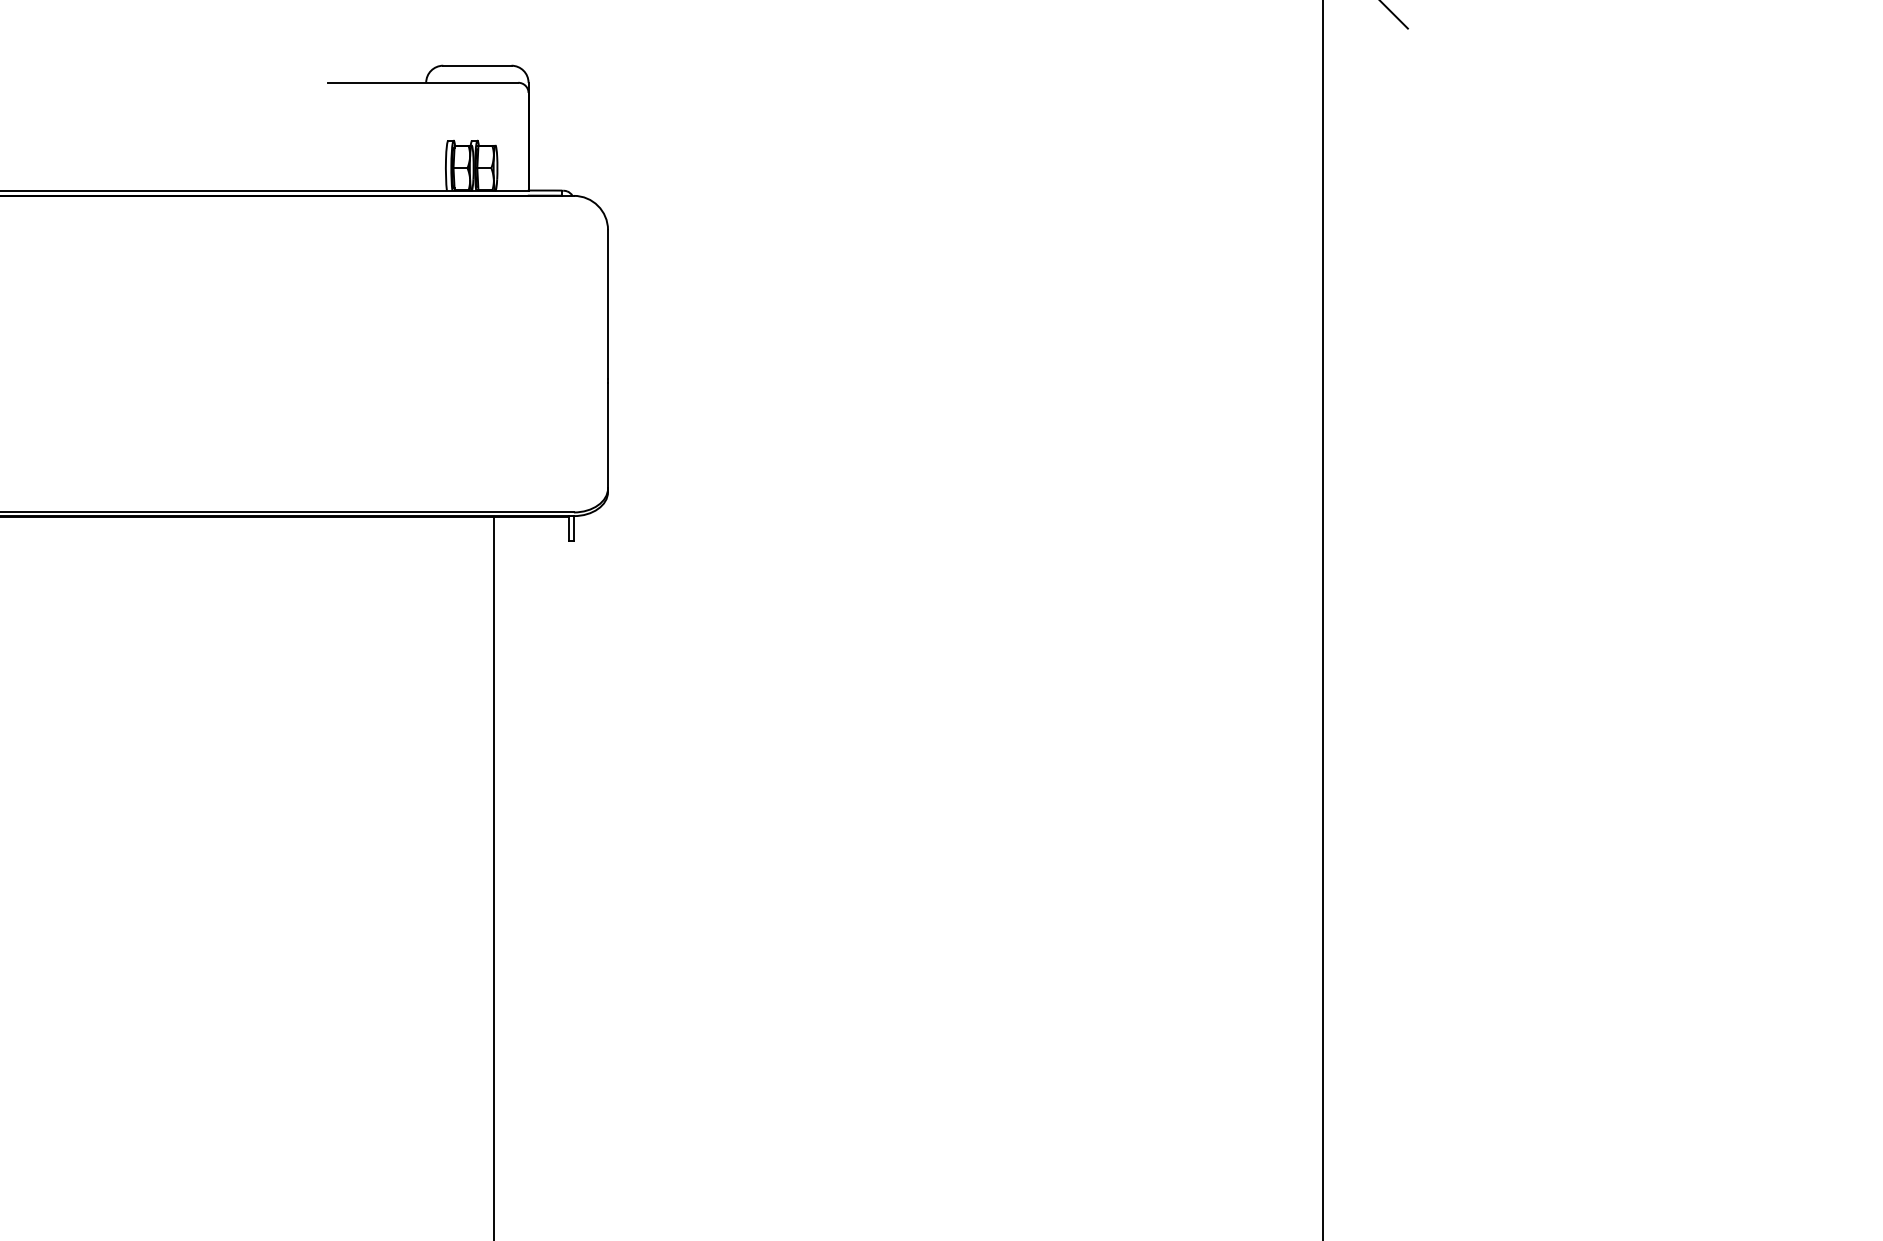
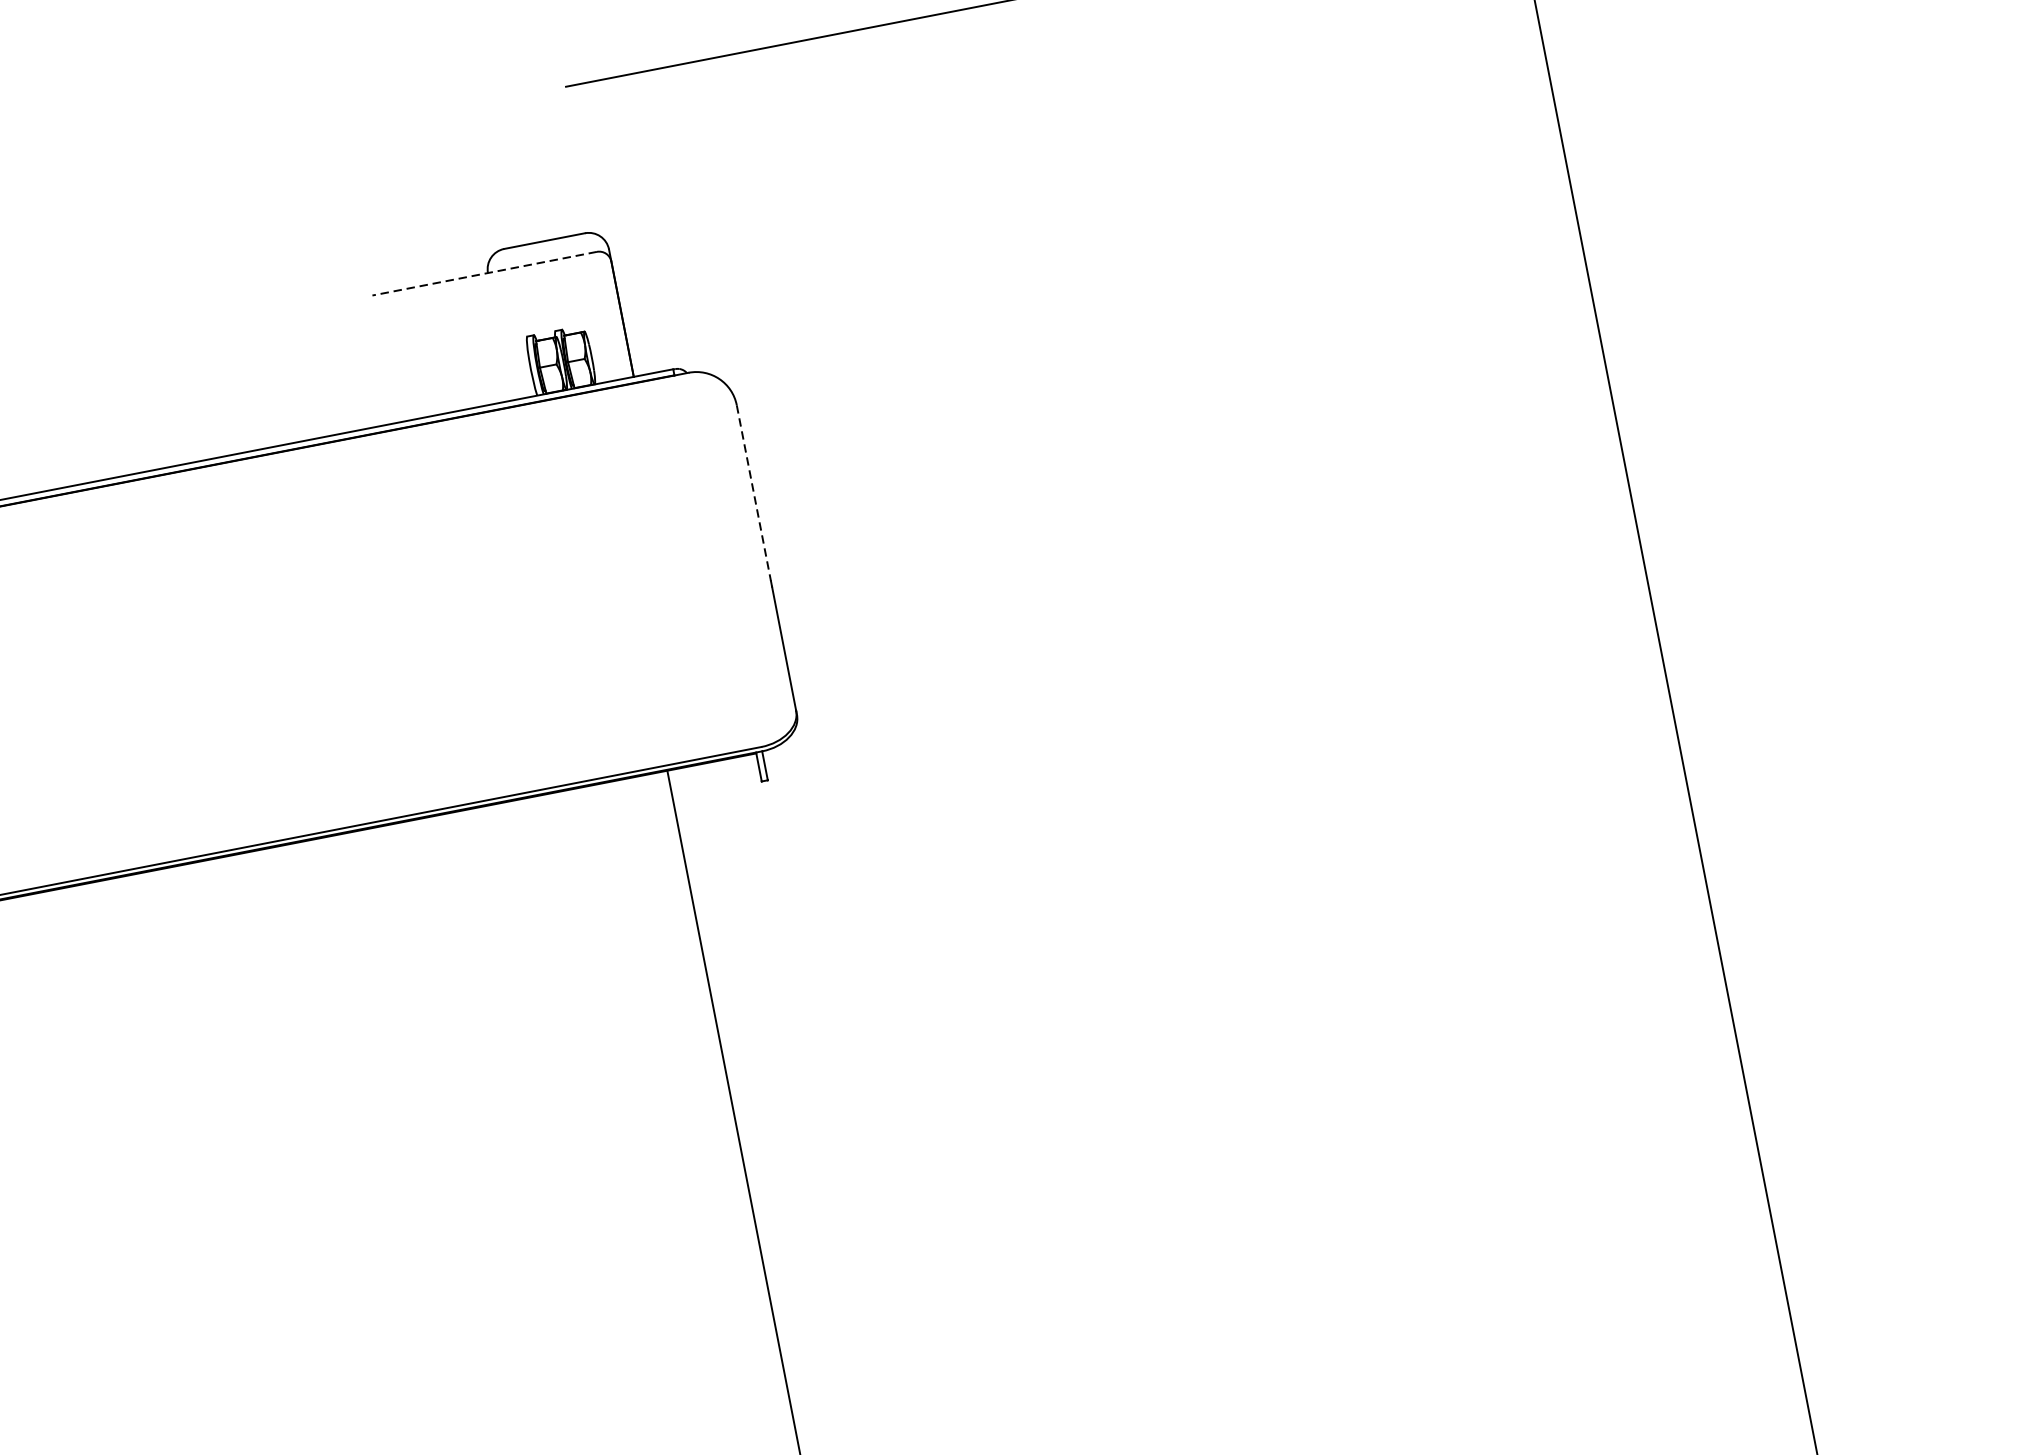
line: (423, 82) -> (484, 273), solid -> dashed
line: (608, 304) -> (754, 493), solid -> dashed

